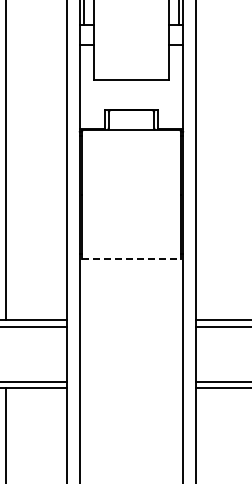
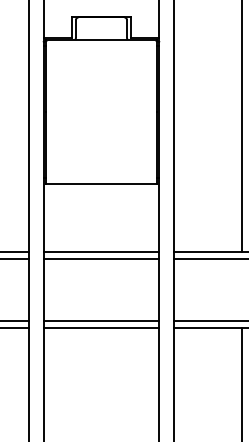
line: (132, 259) -> (102, 184), dashed -> solid
line: (131, 320) -> (101, 252), added
line: (131, 326) -> (101, 259), added
line: (131, 381) -> (101, 320), added
line: (131, 388) -> (101, 328), added

